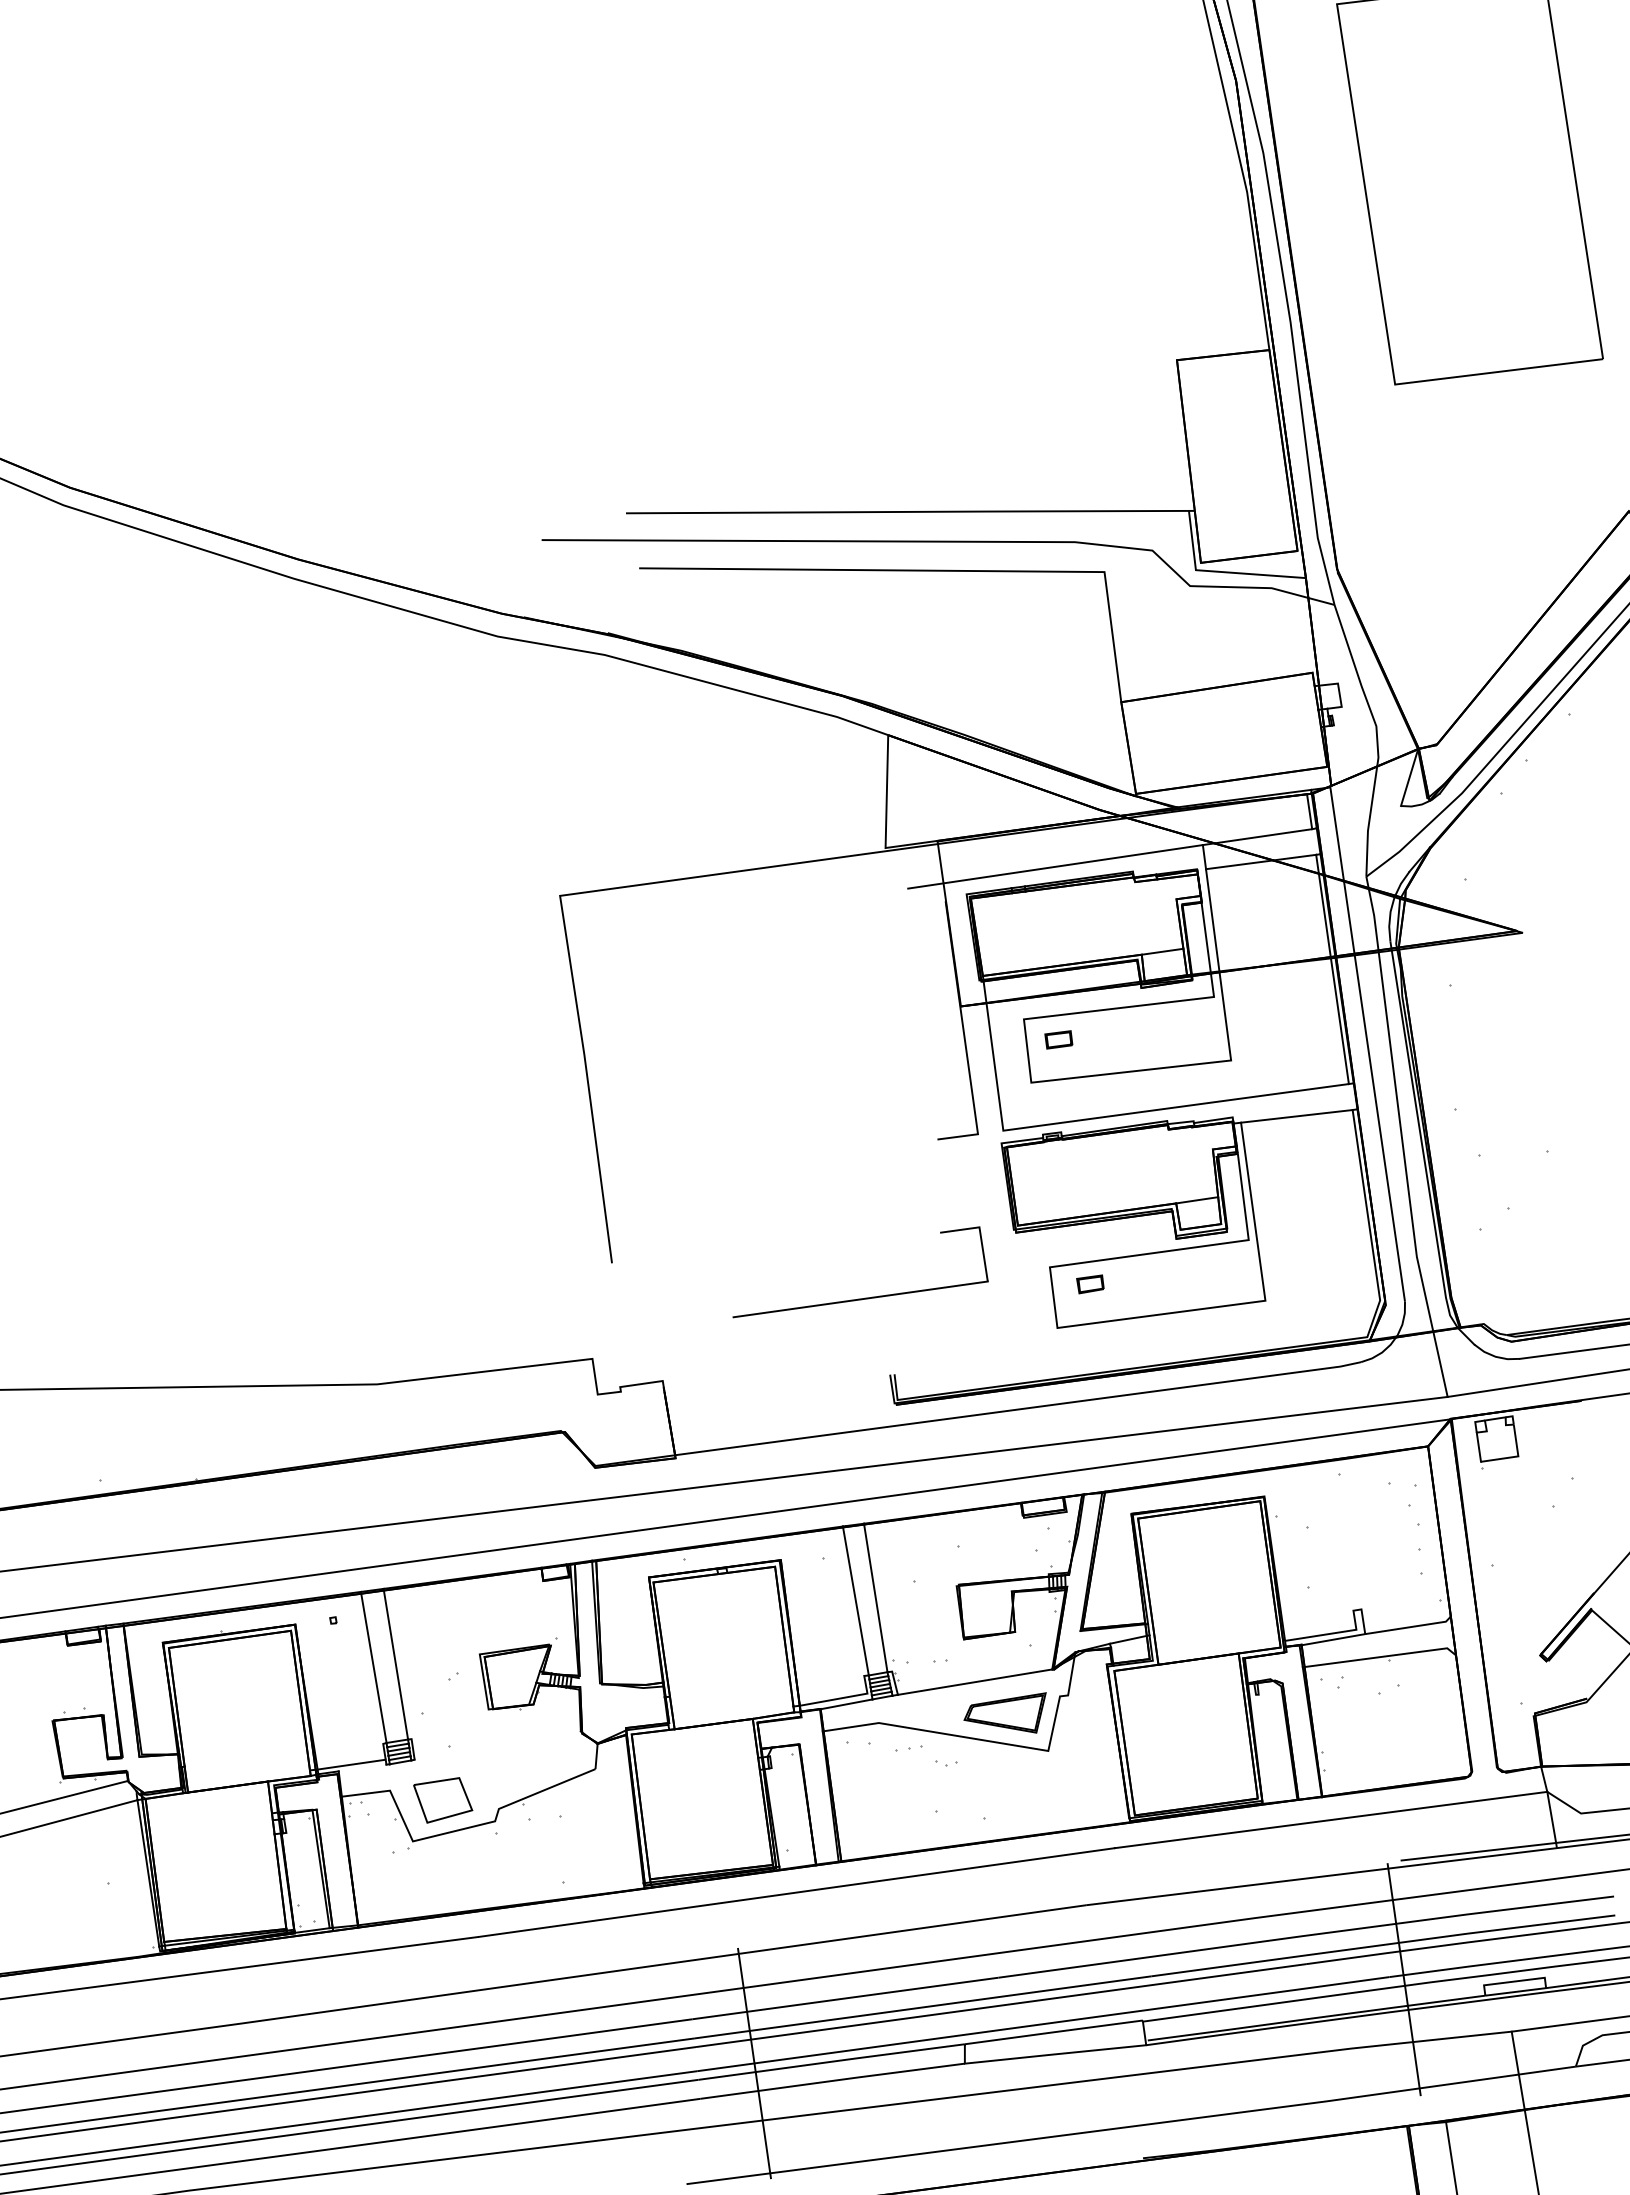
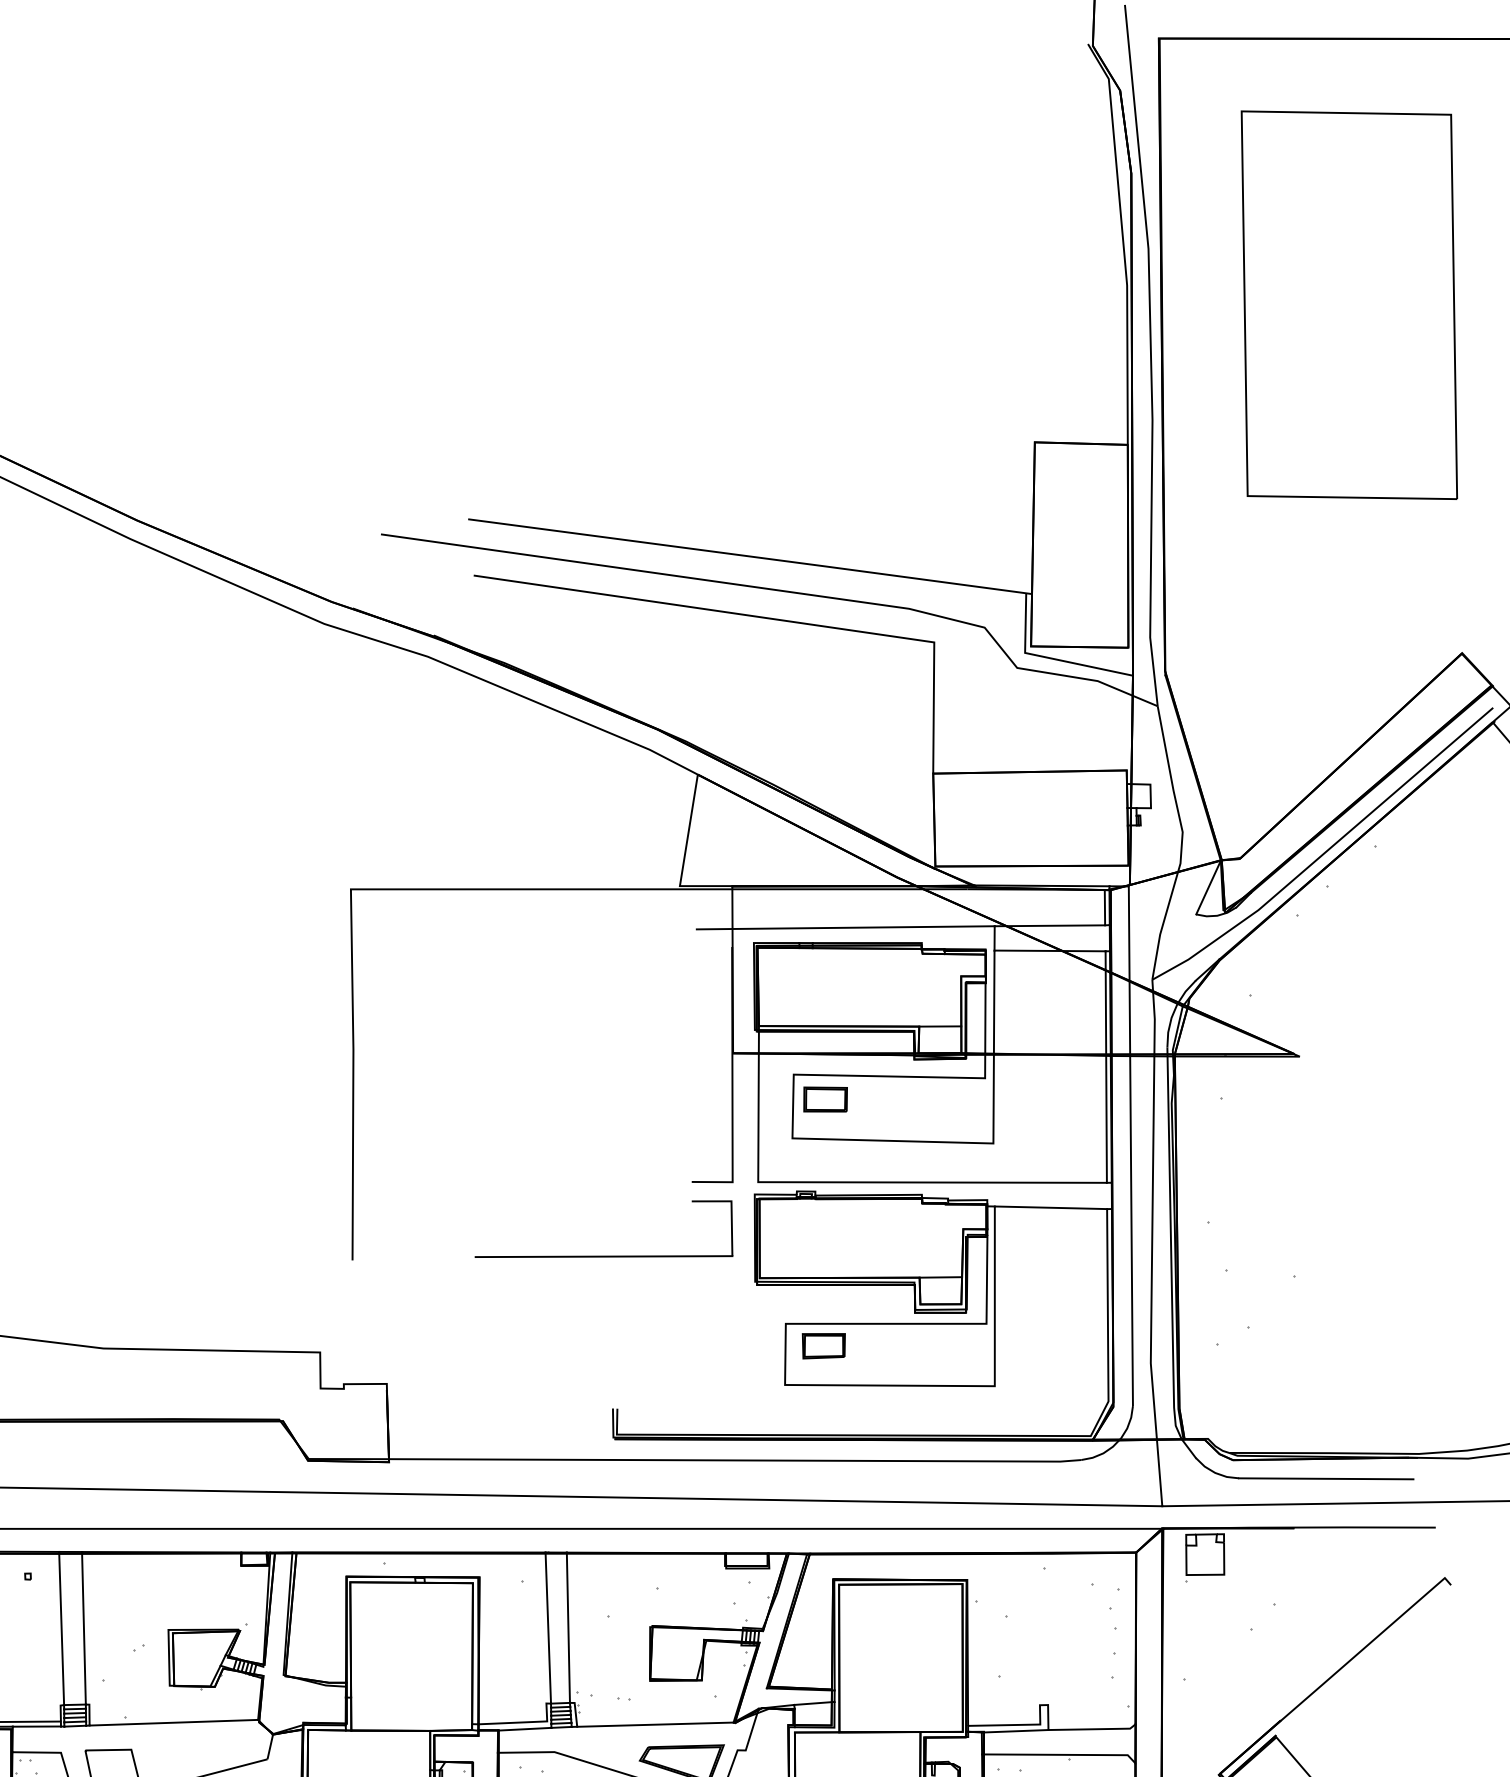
part: (1058, 1039) -> (825, 1099), size x1.67
part: (1090, 1284) -> (823, 1346), size x1.67
part: (865, 1297) -> (609, 1255), moved
line: (497, 1745) -> (173, 1722), added
line: (362, 1767) -> (36, 1726), added

